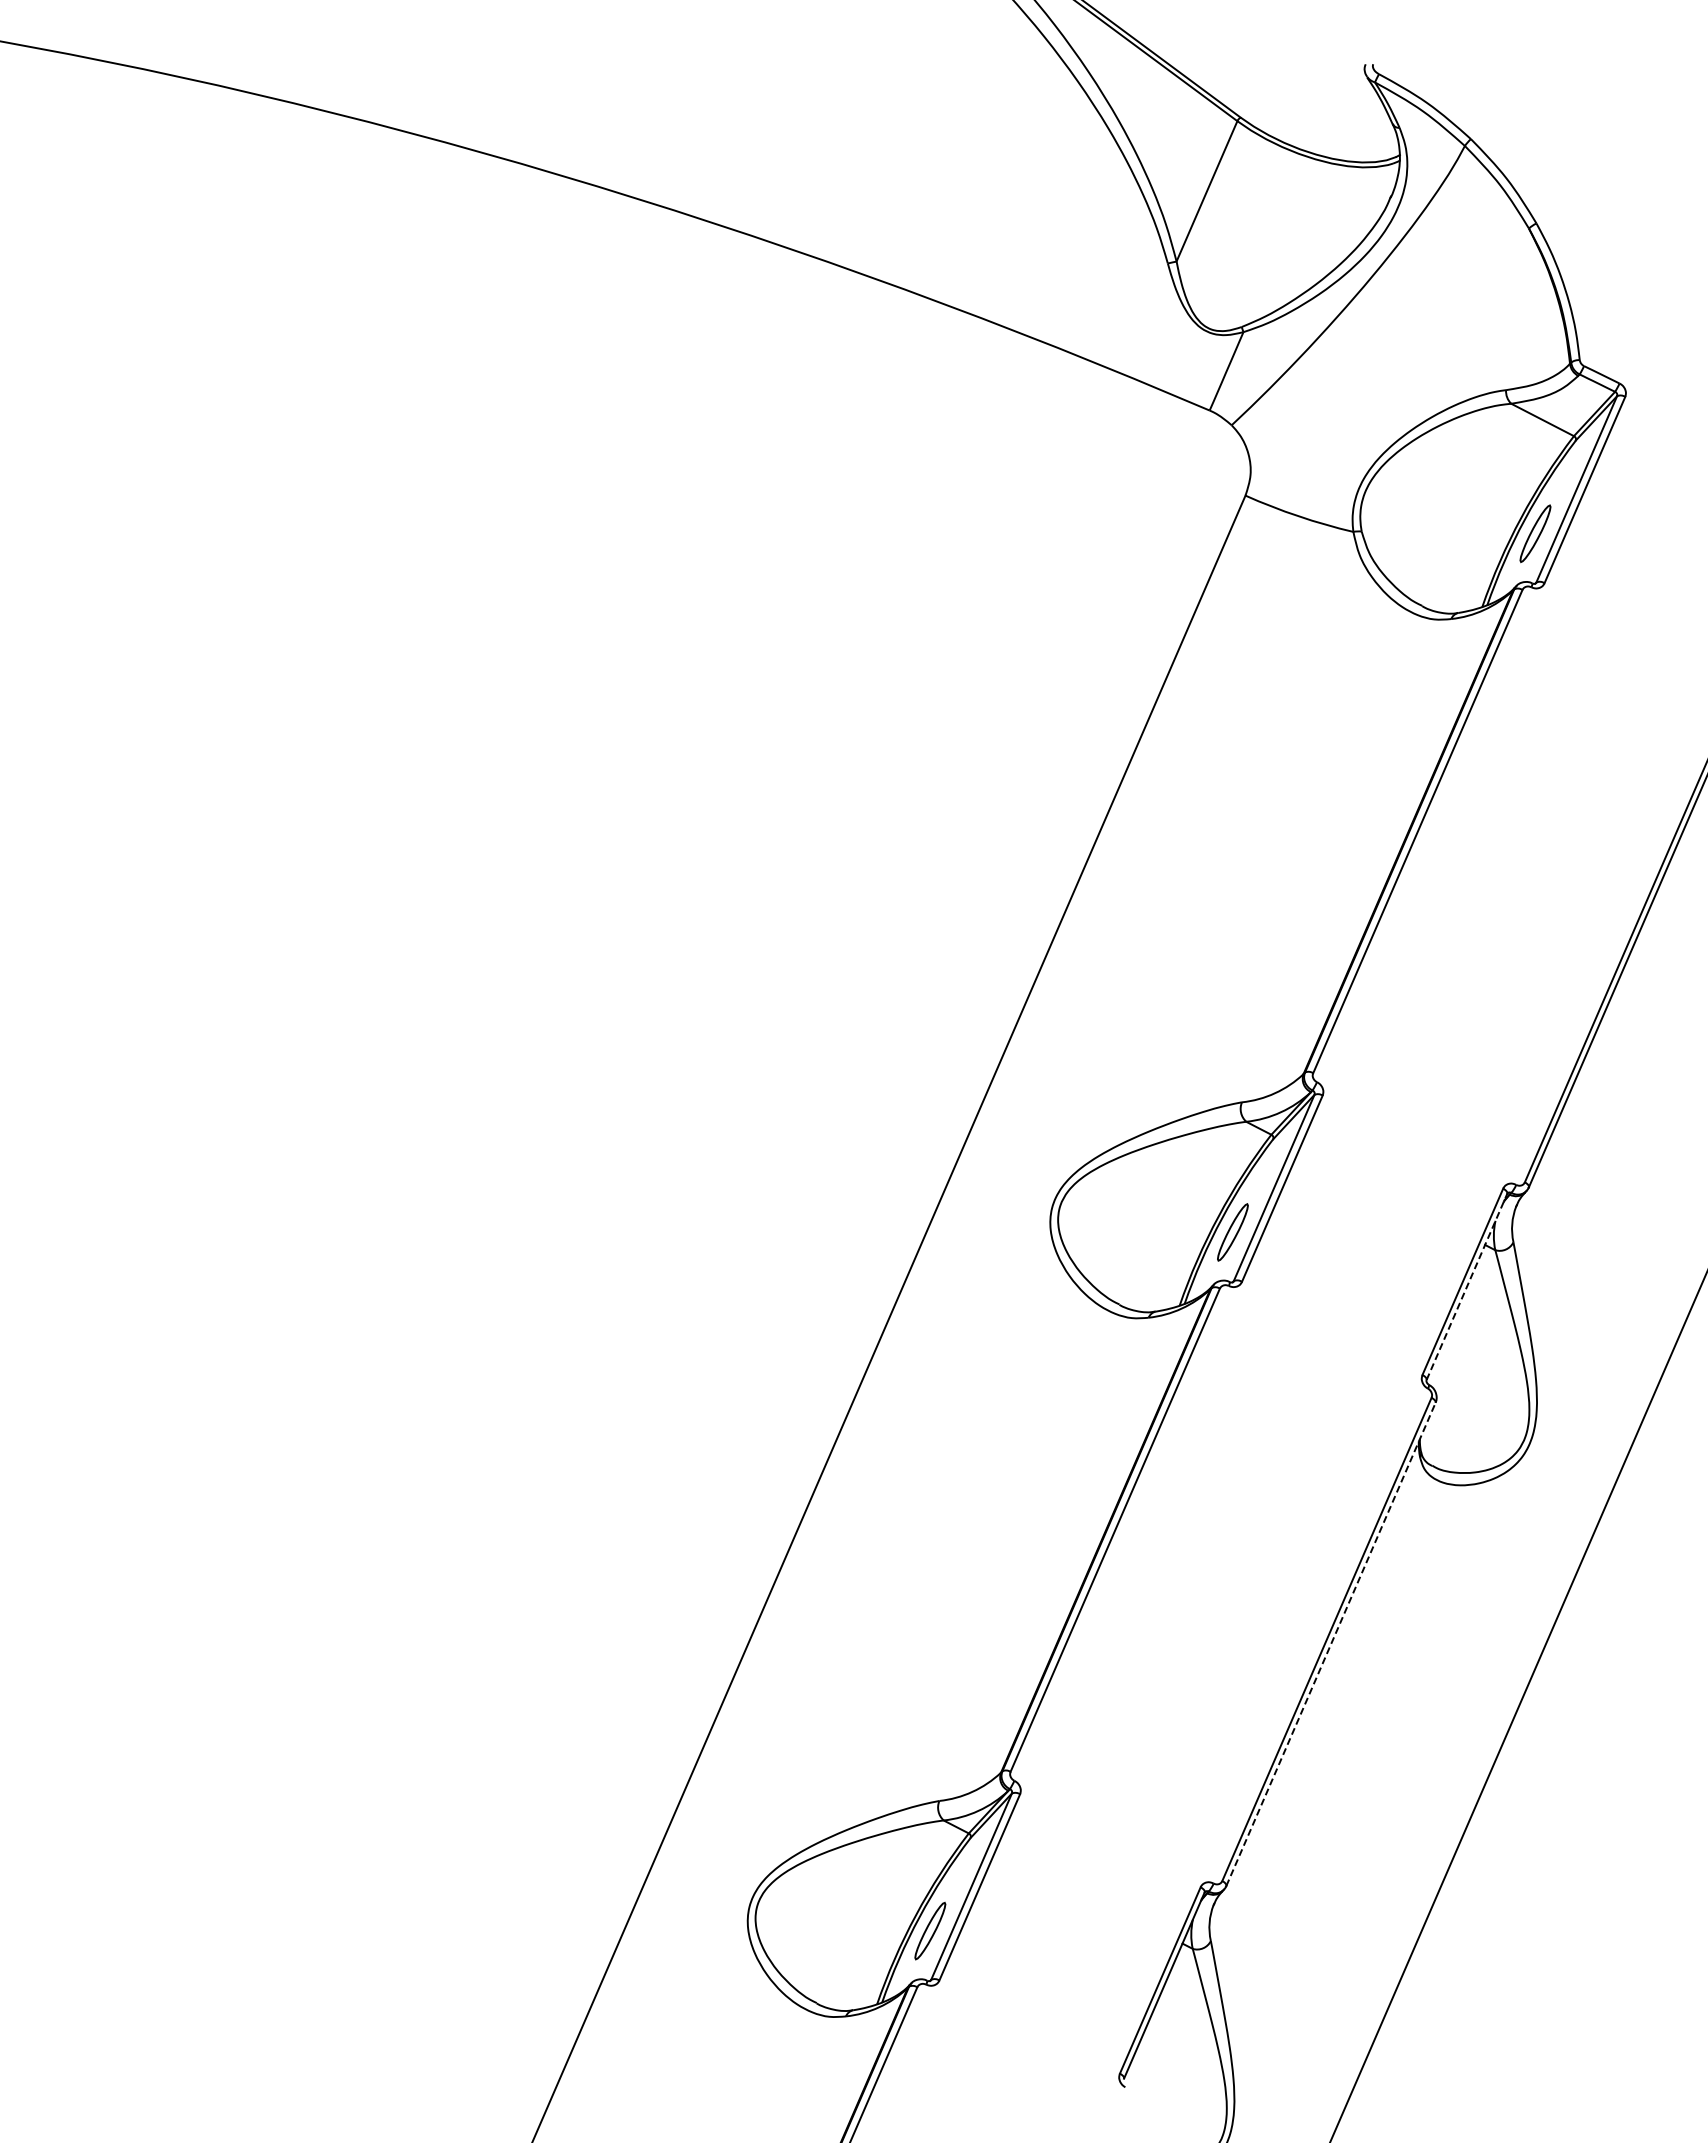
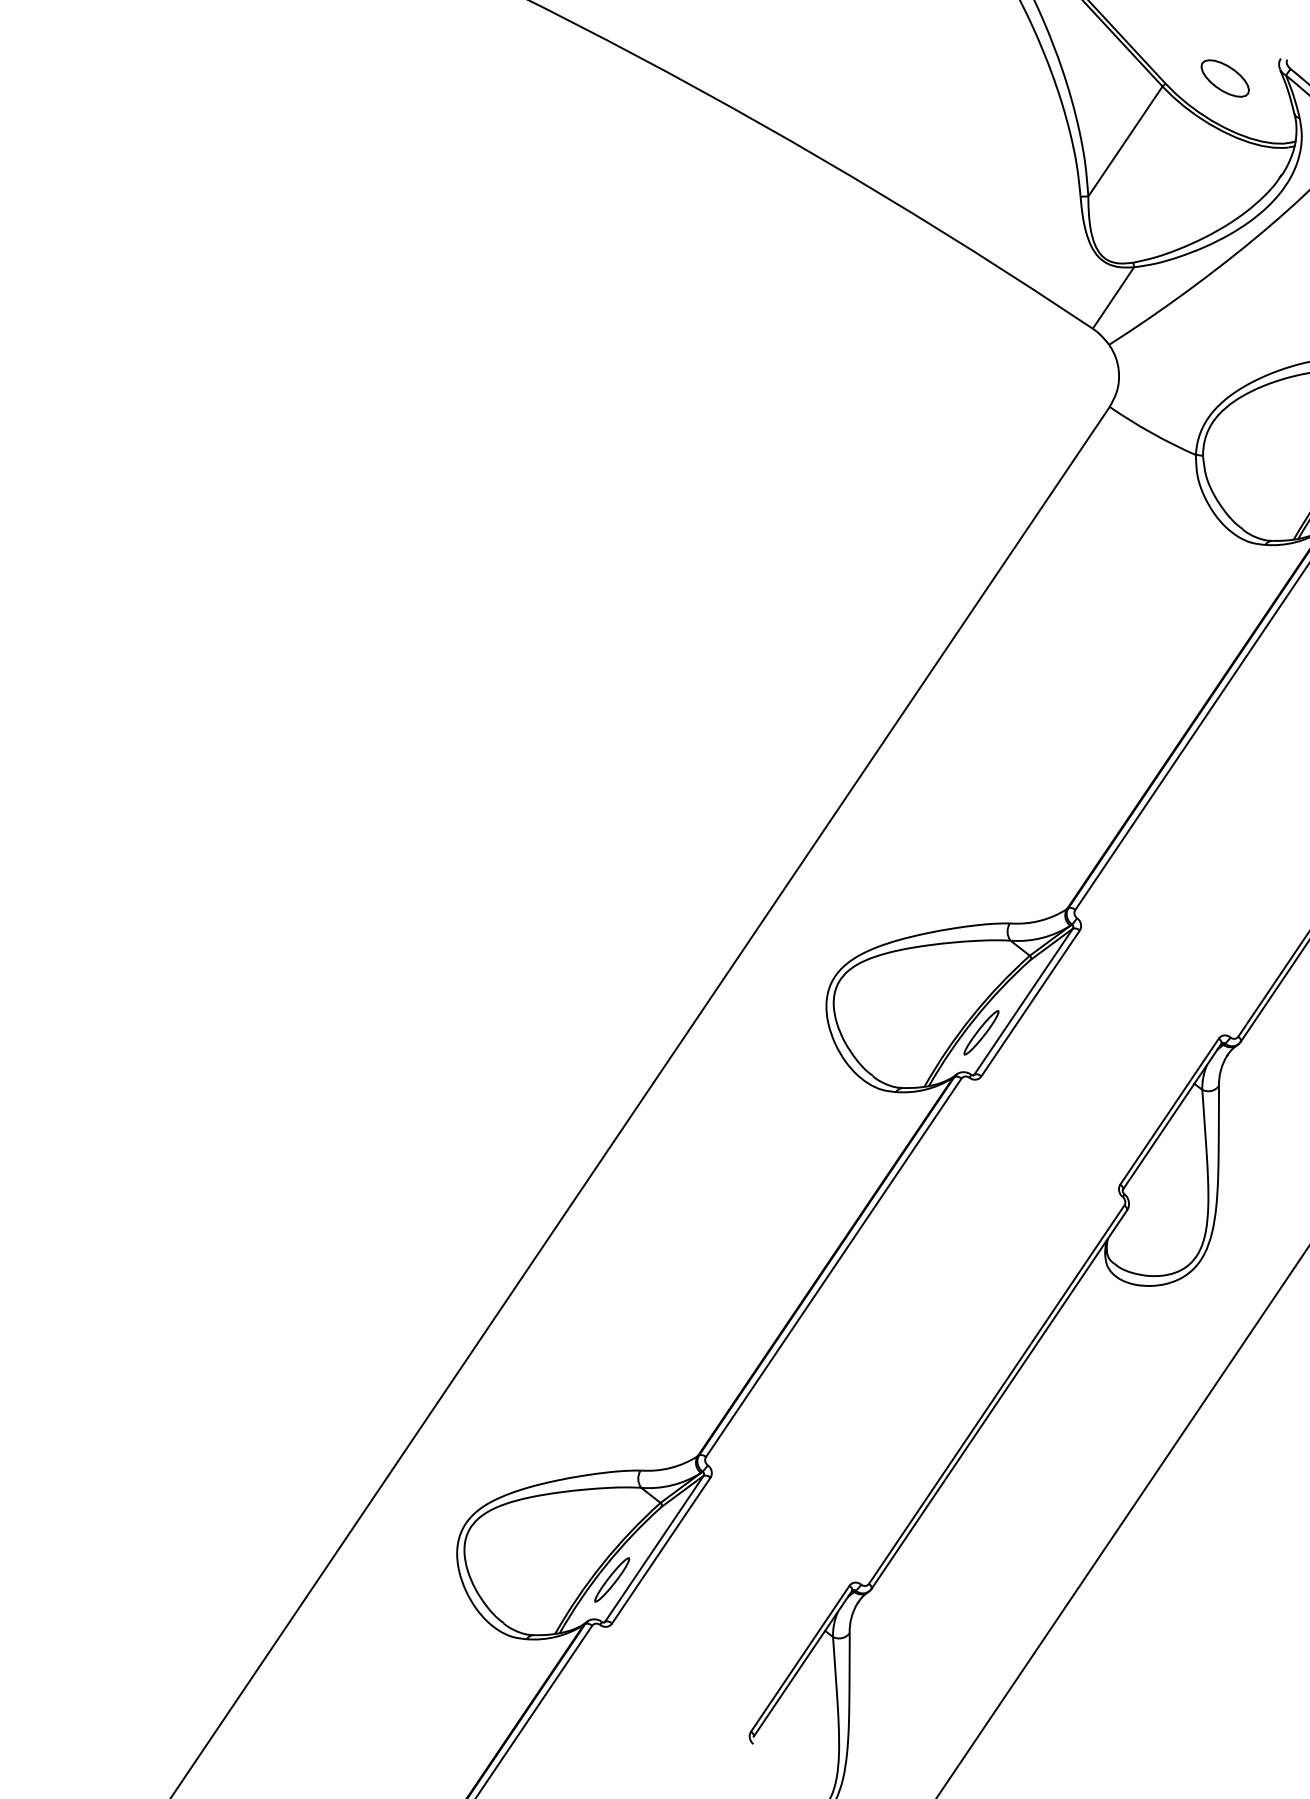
part: (1306, 98) -> (1225, 78), added
line: (1466, 1286) -> (1171, 1116), dashed -> solid
line: (1331, 1643) -> (999, 1398), dashed -> solid

